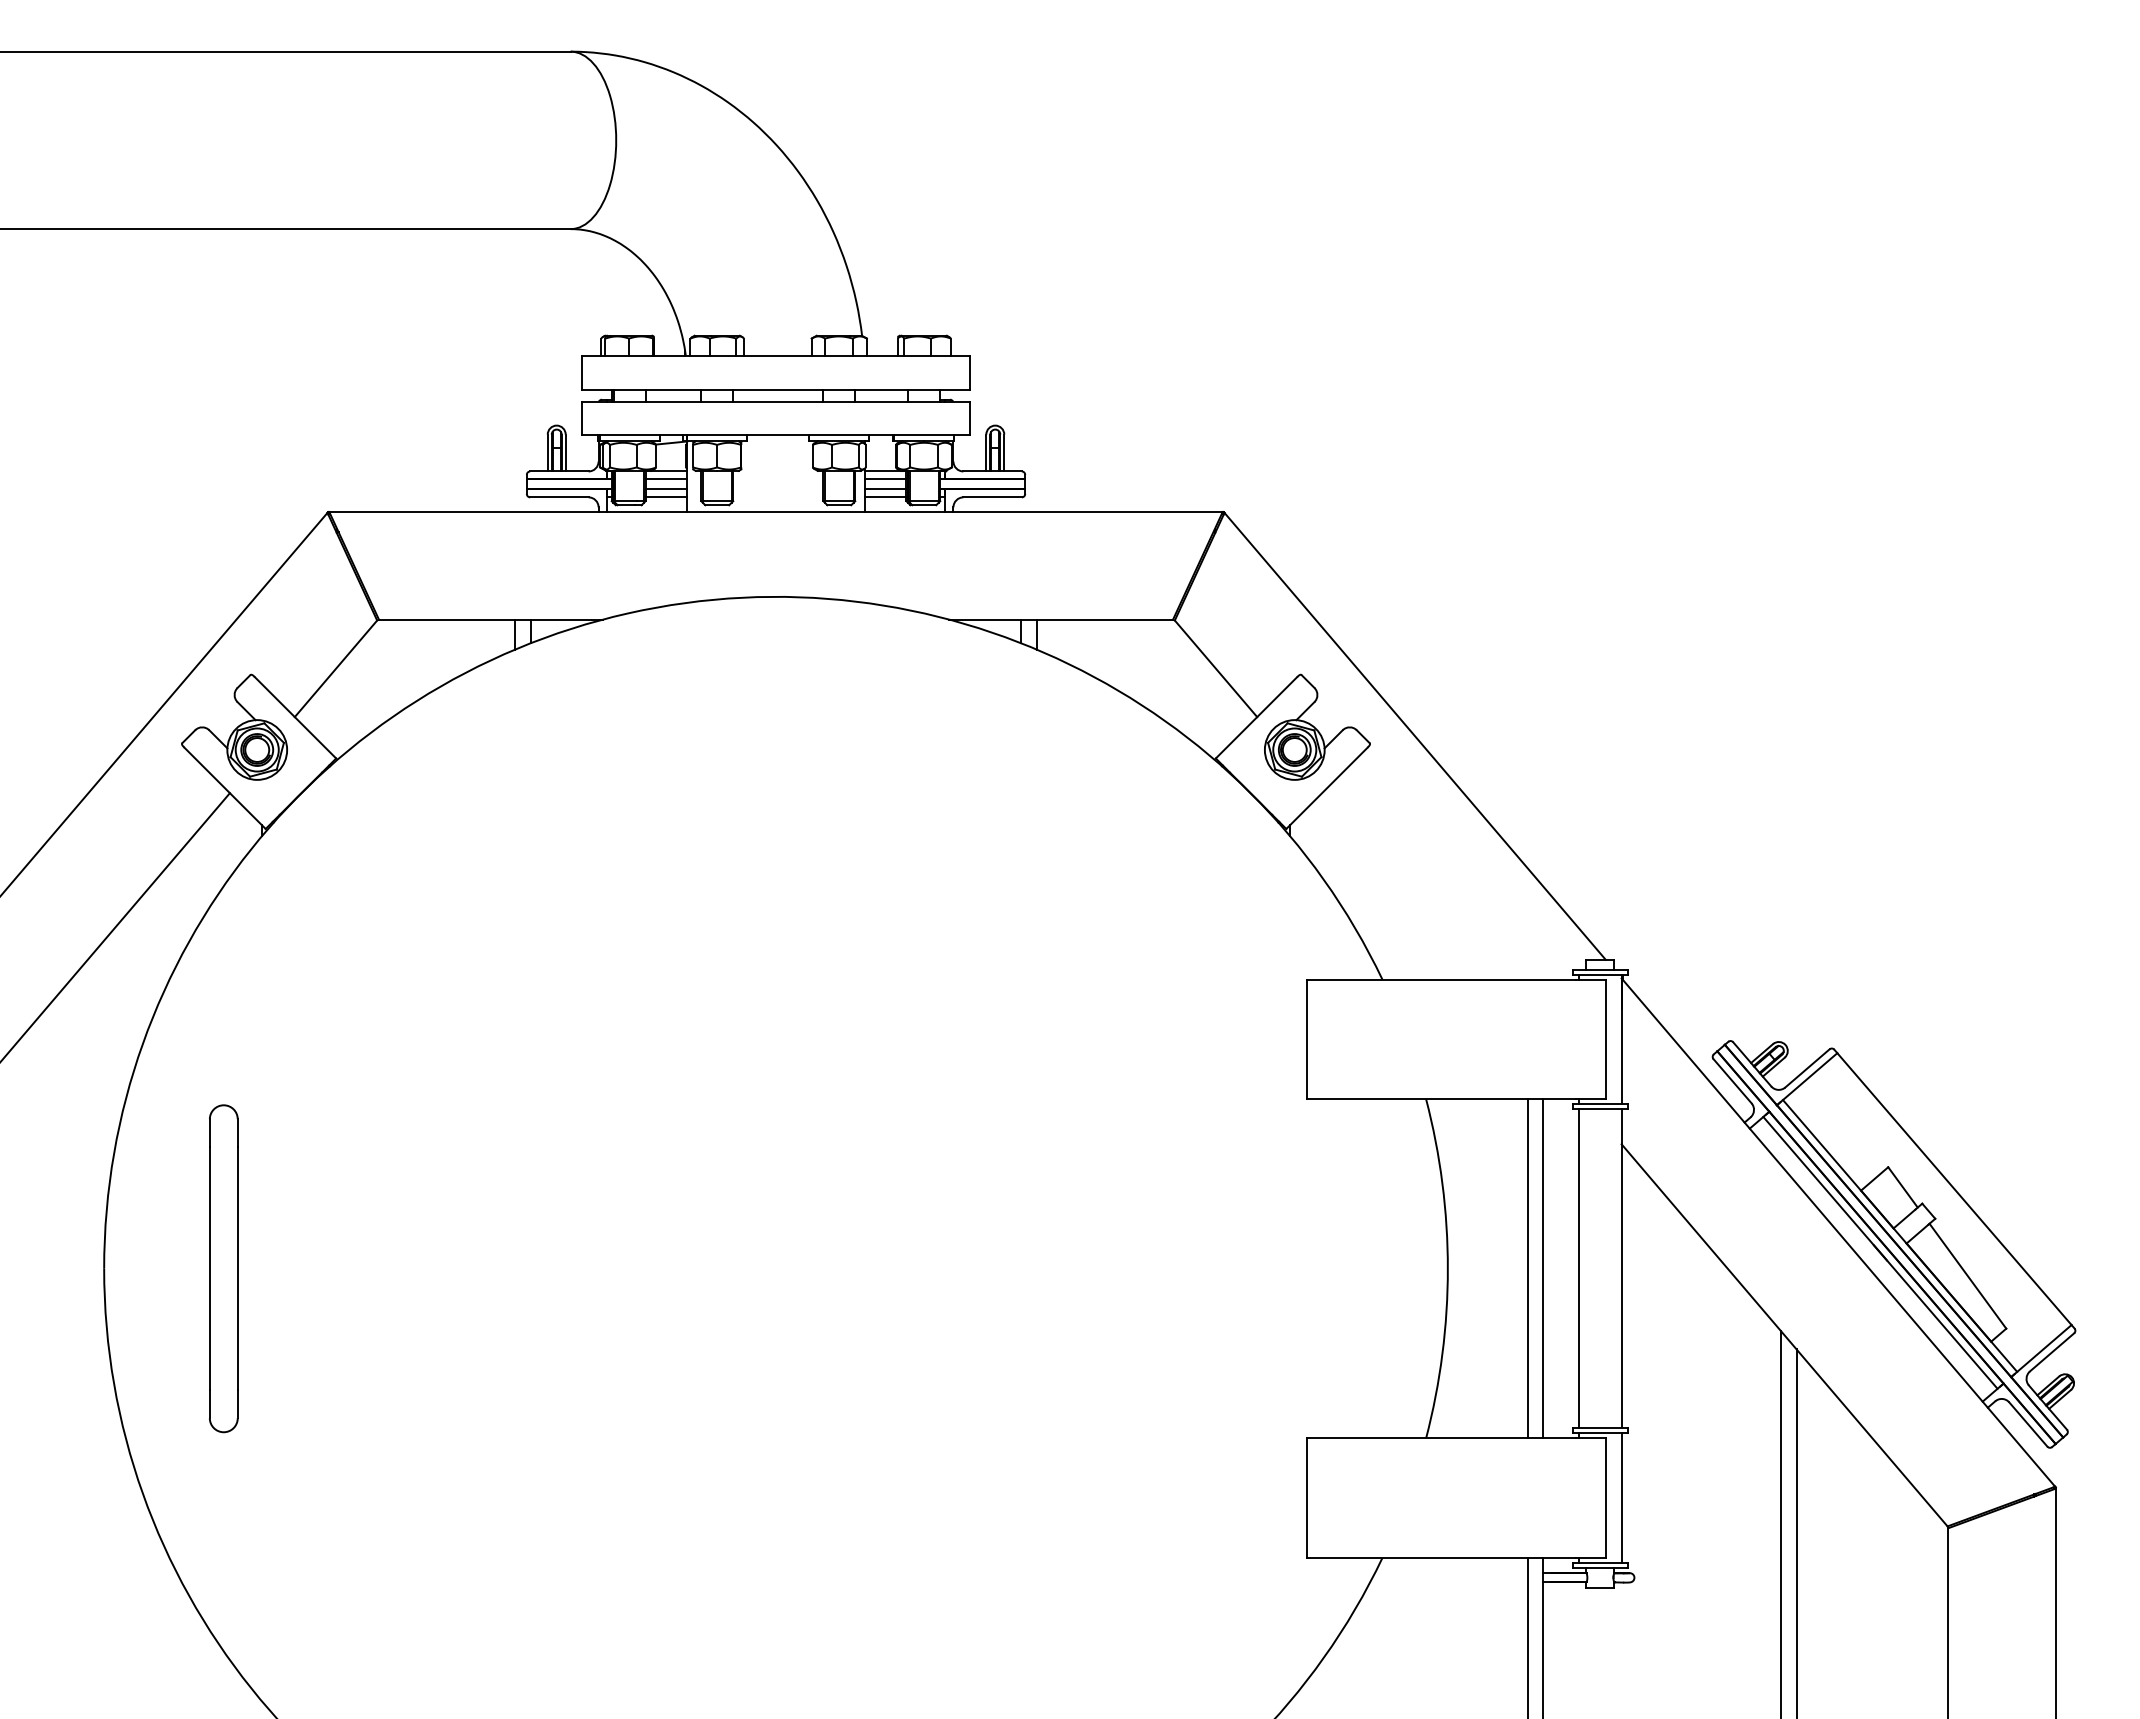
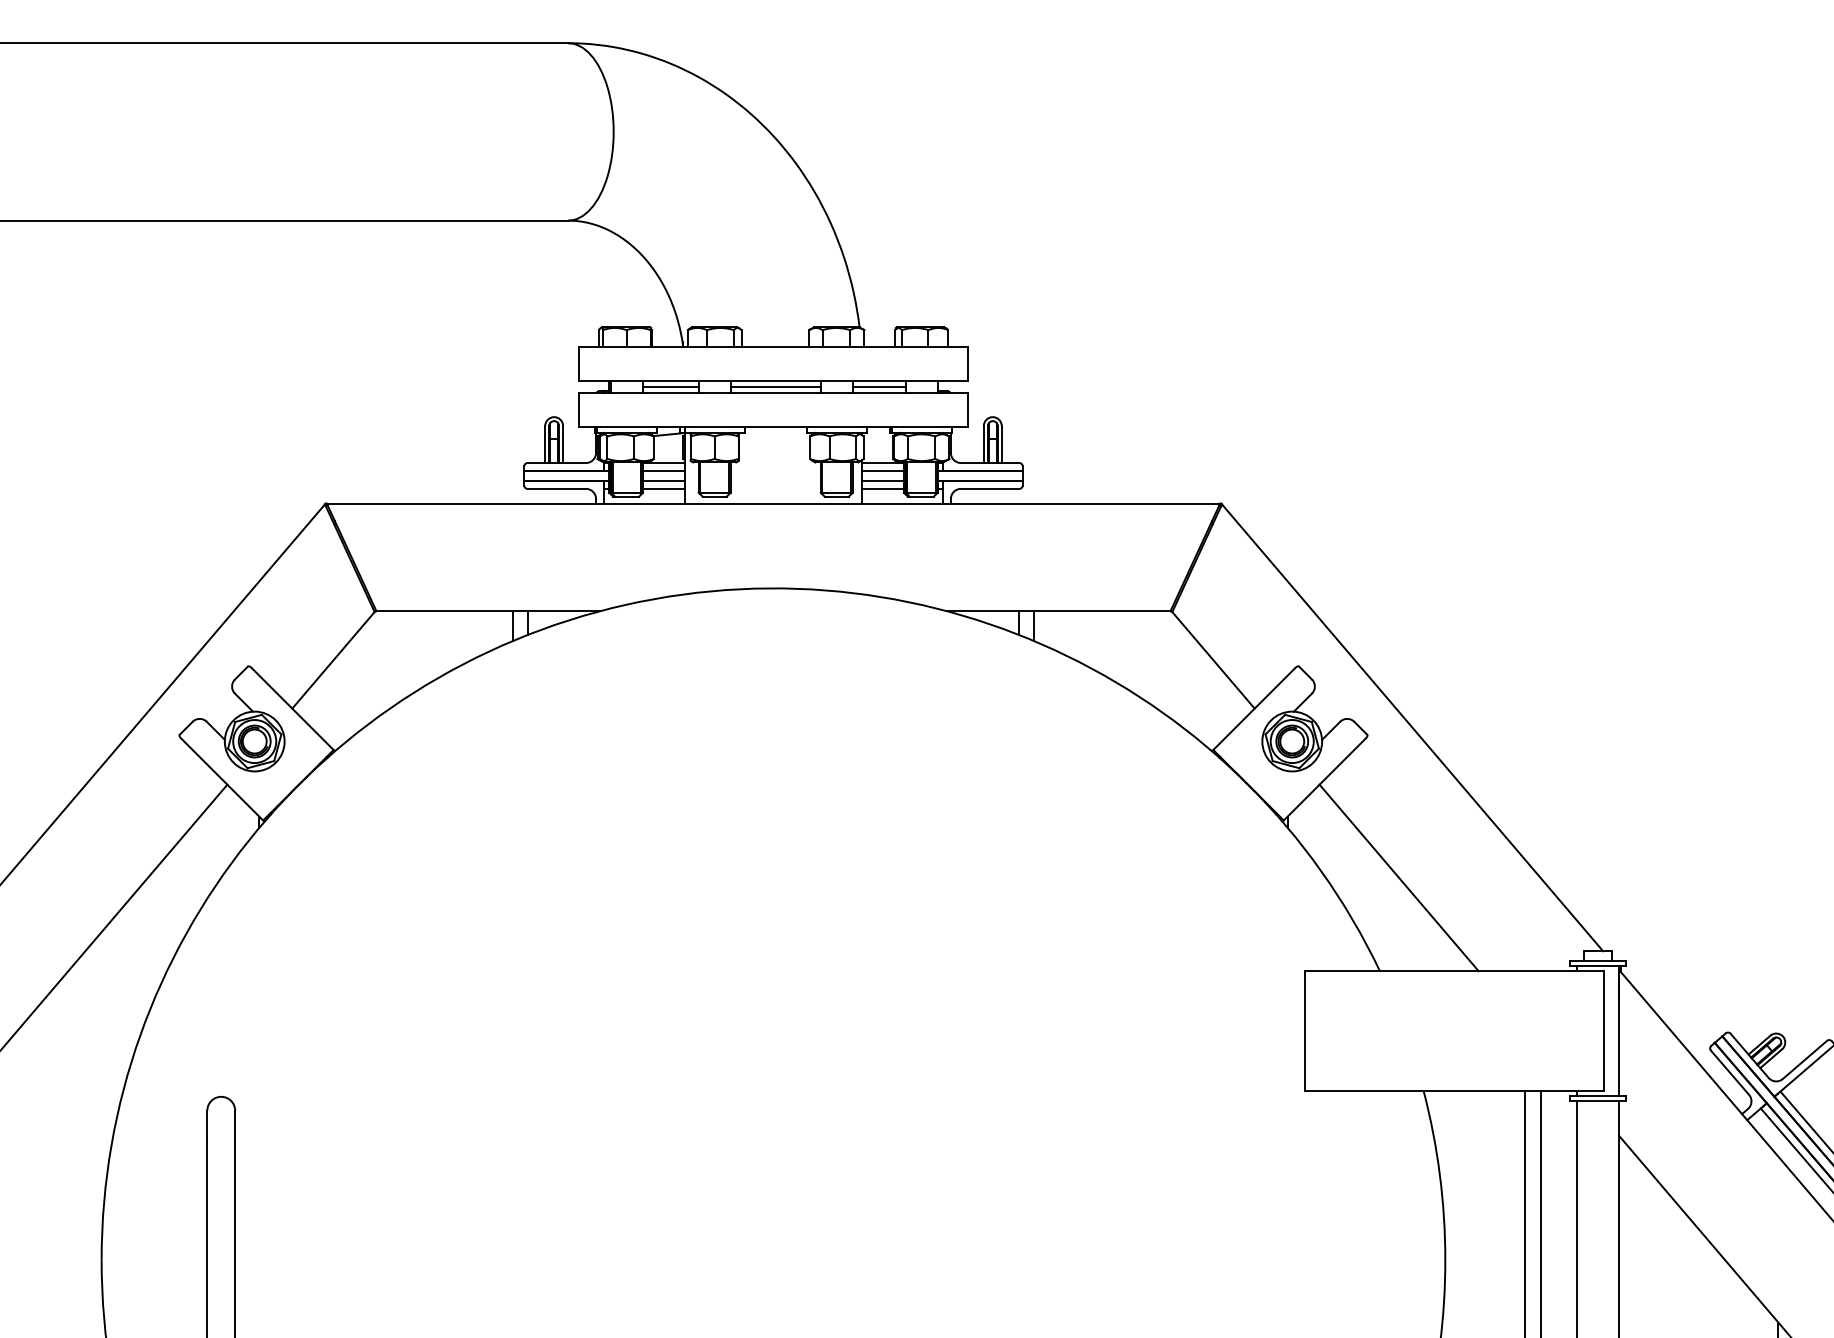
line: (673, 395) -> (670, 387), added
line: (778, 395) -> (775, 387), added
line: (881, 395) -> (878, 387), added
line: (1401, 886) -> (1398, 878), added

